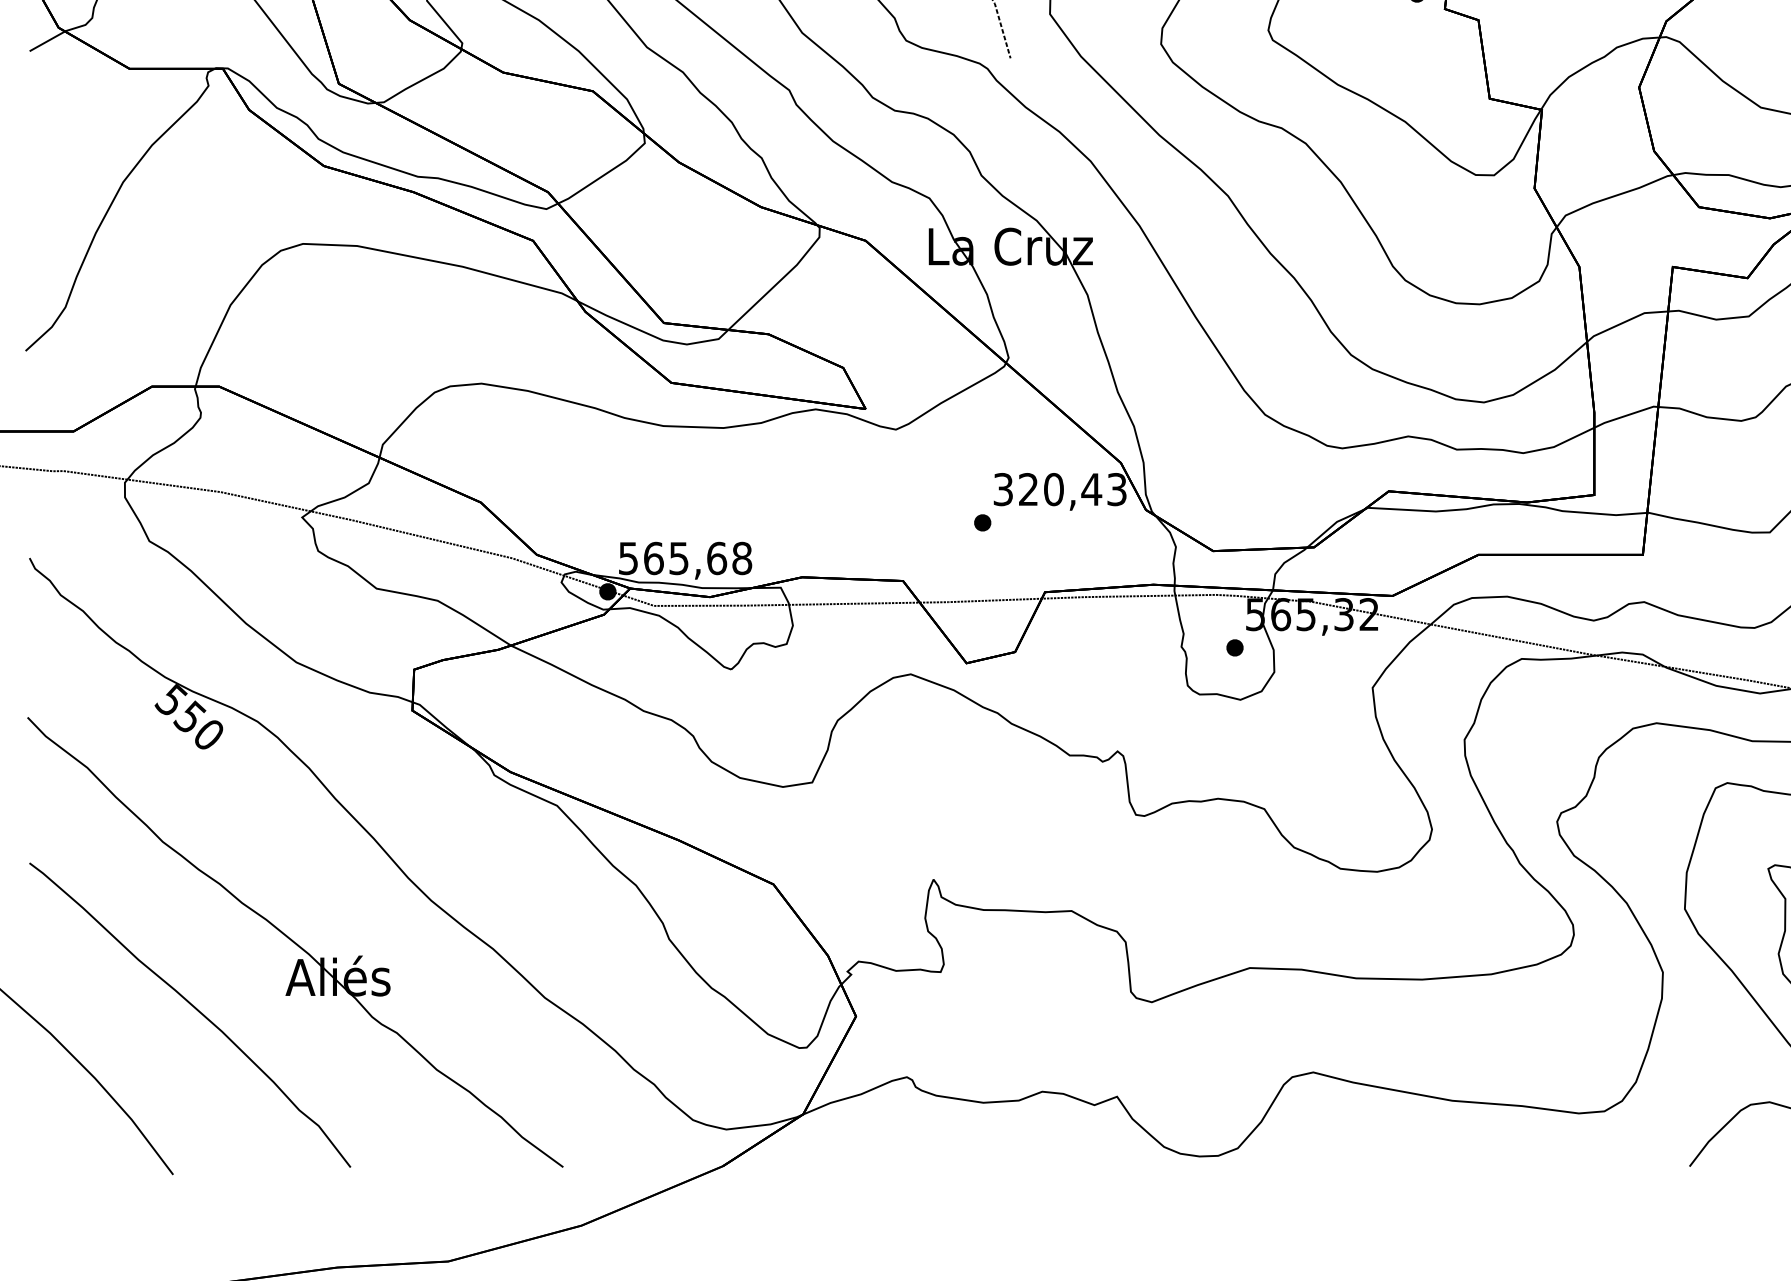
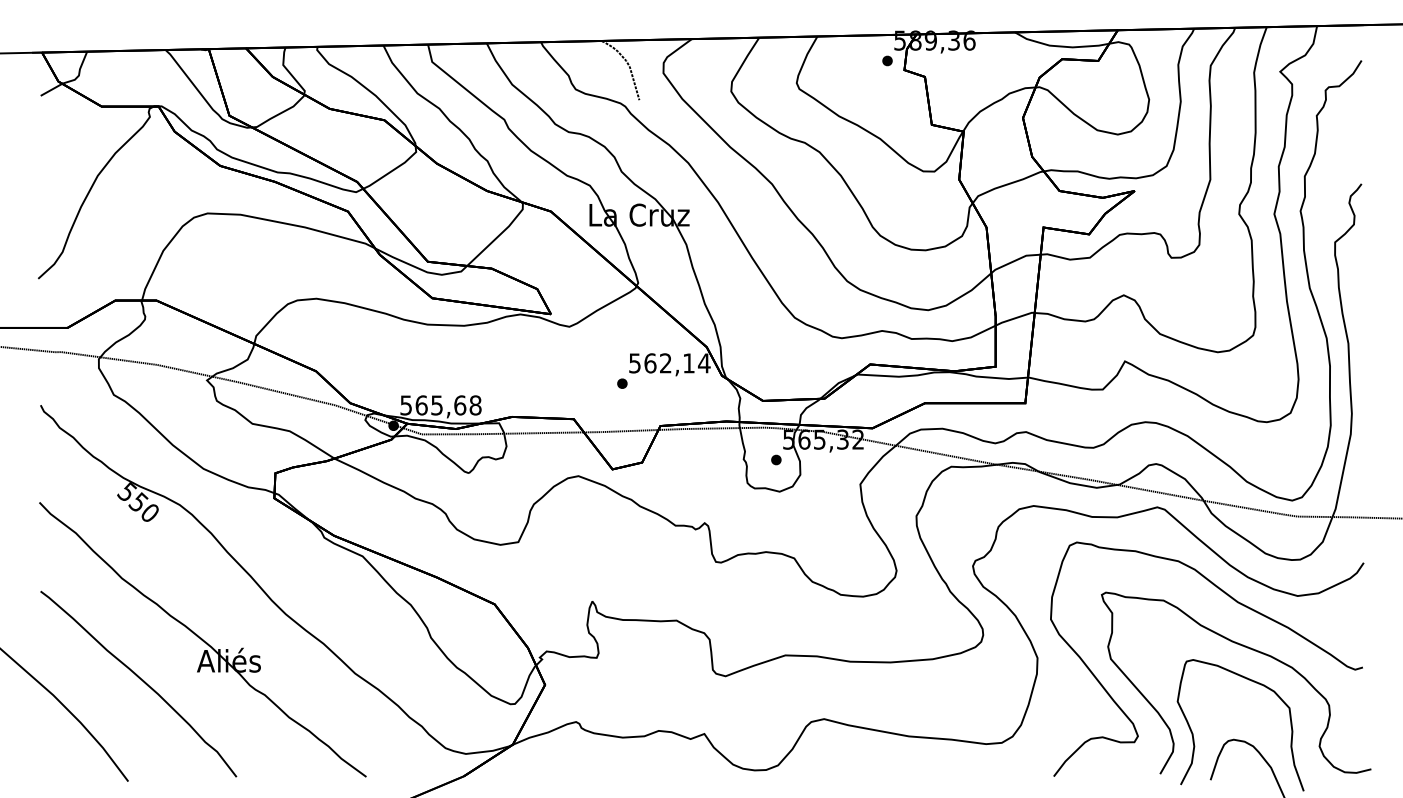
text: (1059, 489) -> (669, 363), 320,43 -> 562,14

